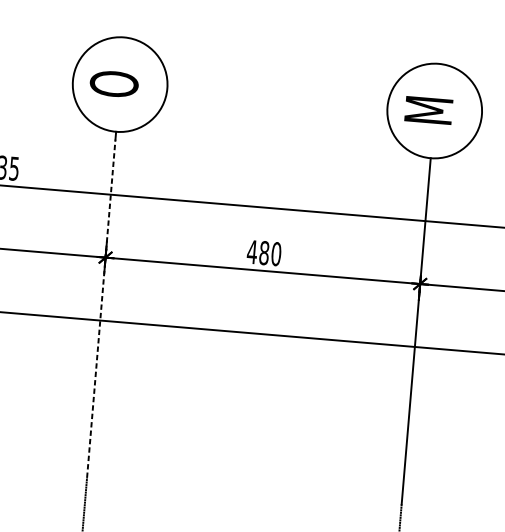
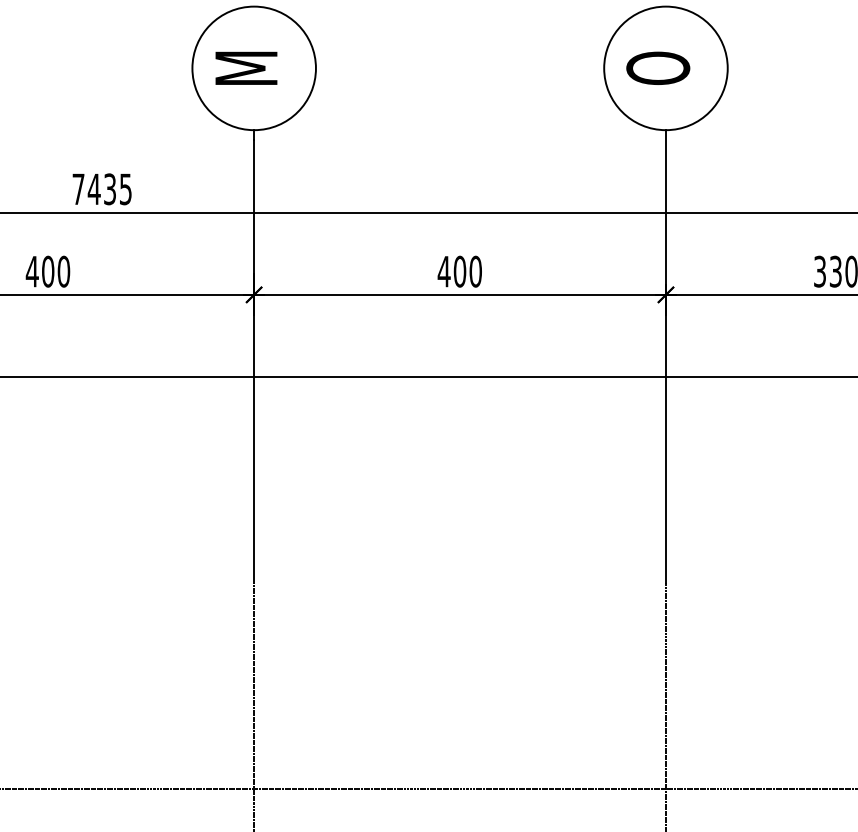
text: (114, 83) -> (246, 67), O -> M
text: (429, 109) -> (658, 67), M -> O
text: (263, 252) -> (459, 271), 480 -> 400
line: (101, 308) -> (254, 361), dashed -> solid

